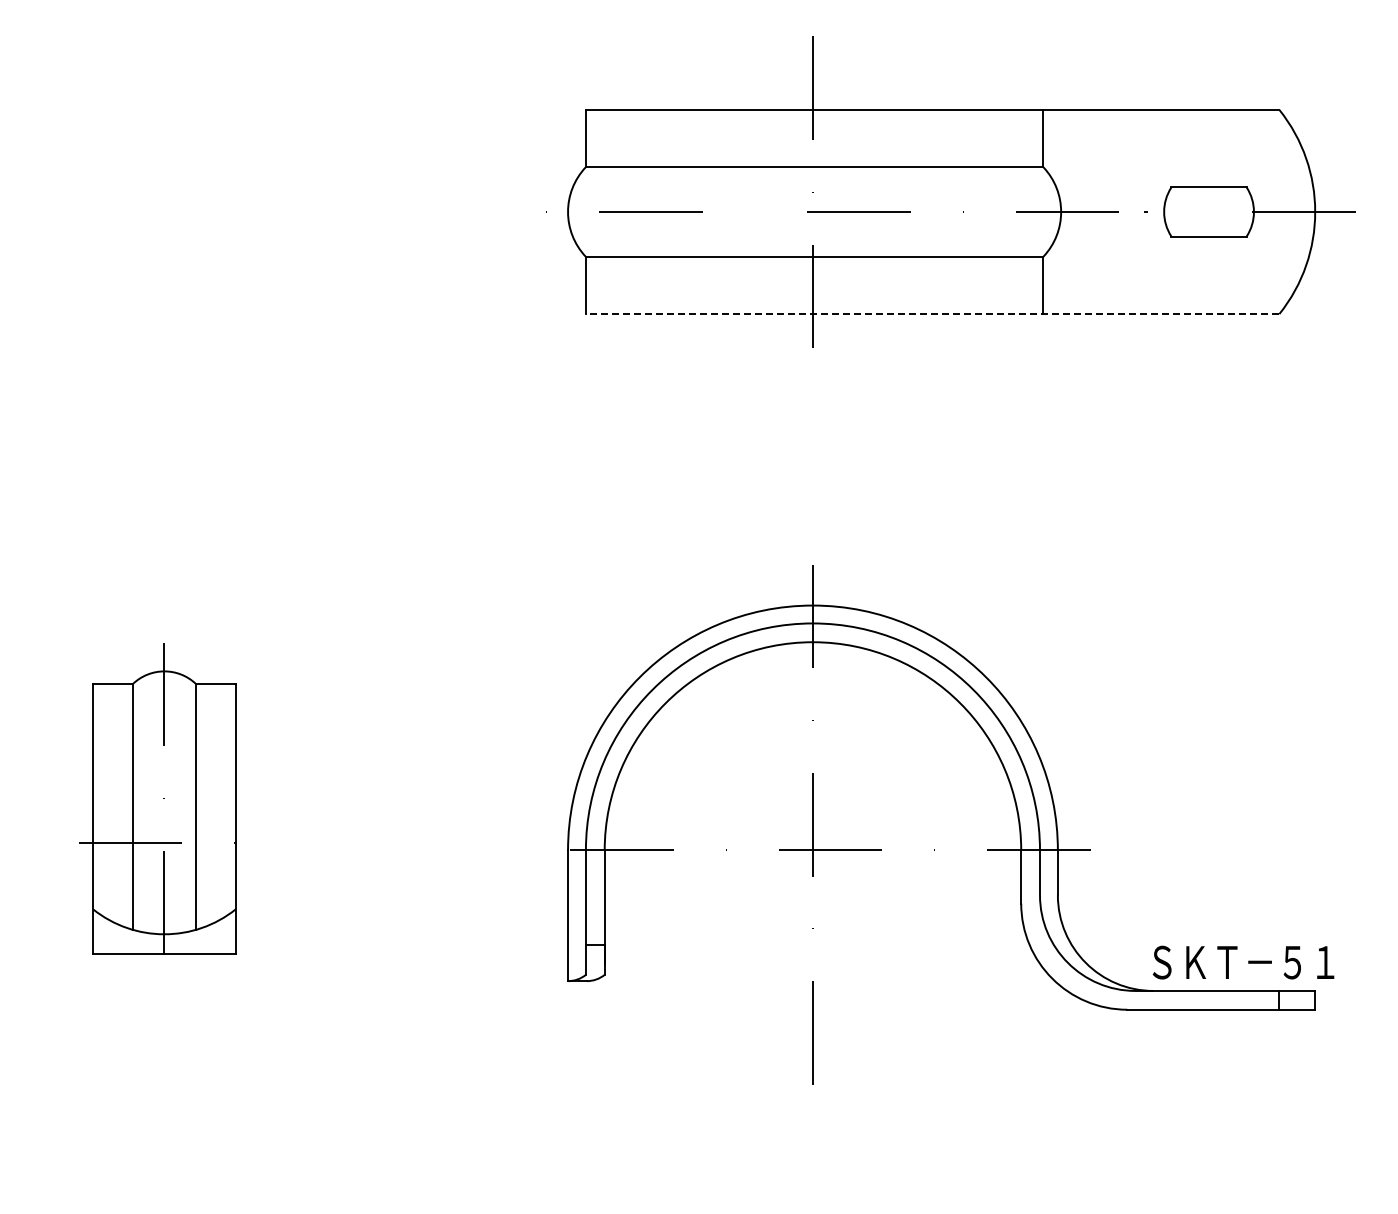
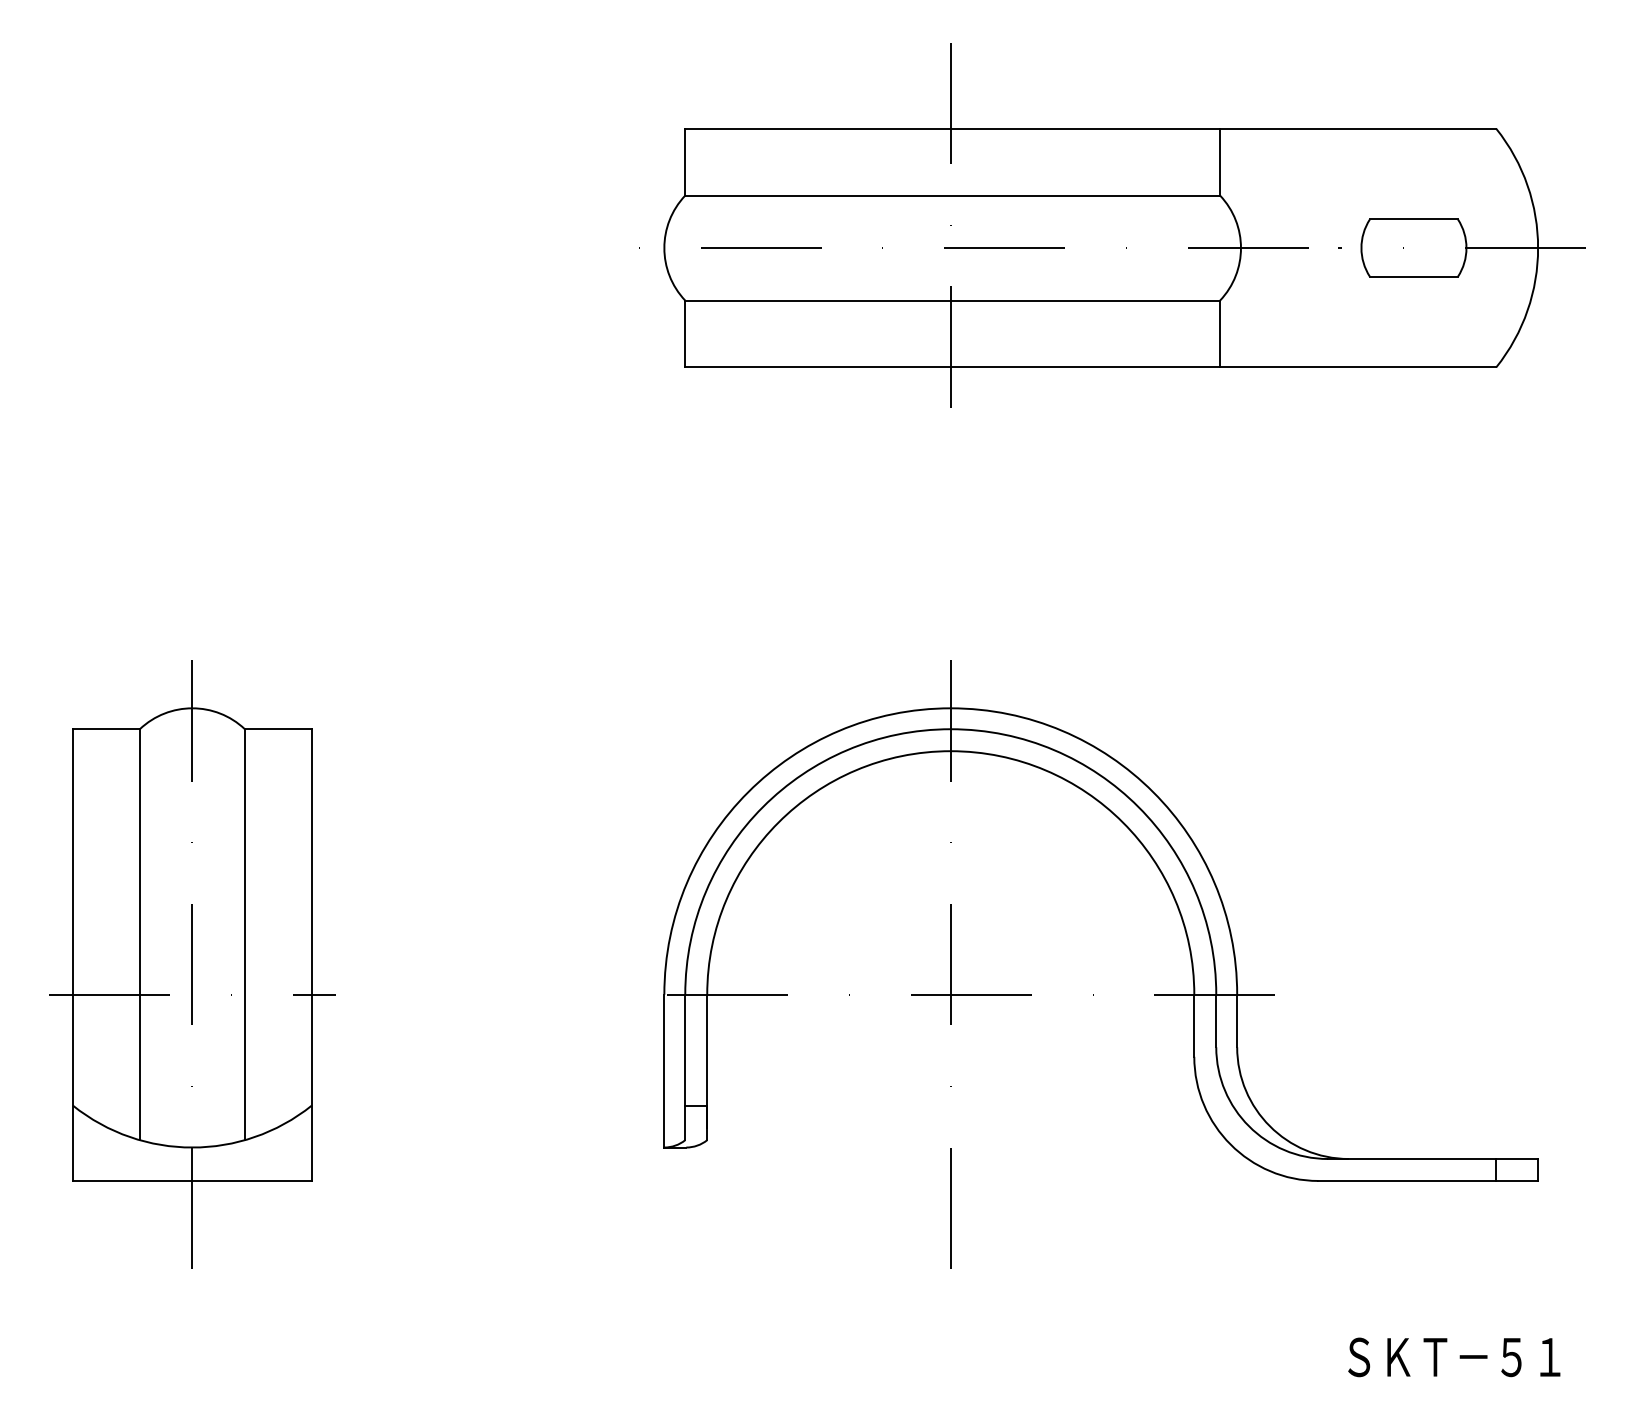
line: (932, 314) -> (1090, 367), dashed -> solid
part: (164, 824) -> (192, 964), size x1.43
text: (1243, 962) -> (1454, 1357), moved

